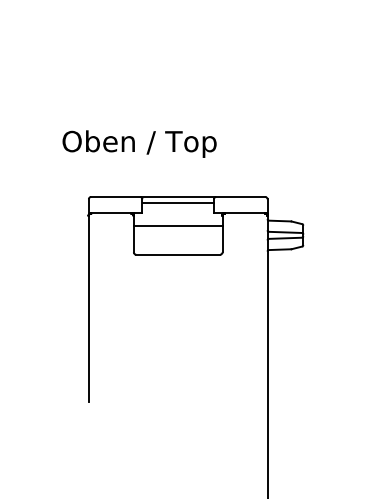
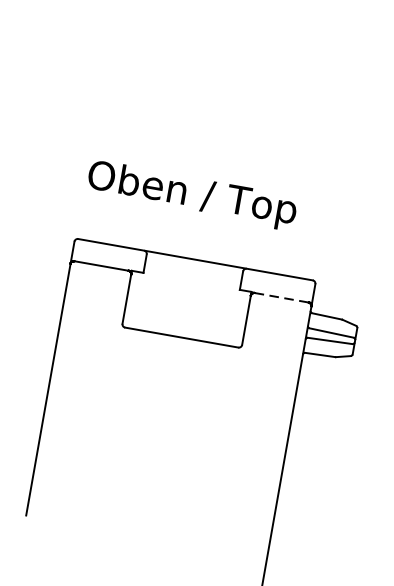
text: (139, 143) -> (192, 194), moved
line: (177, 202) -> (193, 267), removed
line: (245, 213) -> (282, 298), solid -> dashed
line: (177, 226) -> (187, 299), removed

